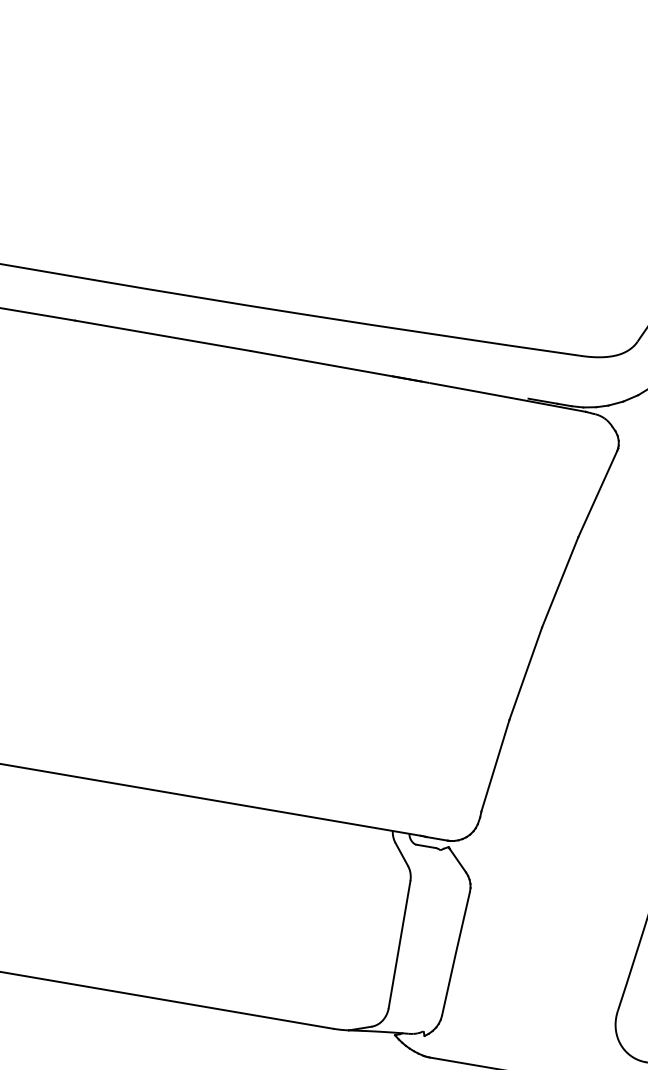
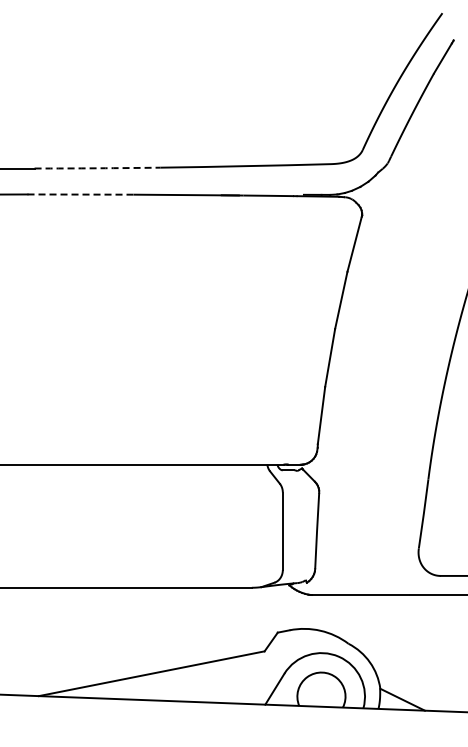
arc: (197, 297) -> (97, 168), solid -> dashed
line: (163, 335) -> (81, 194), solid -> dashed

